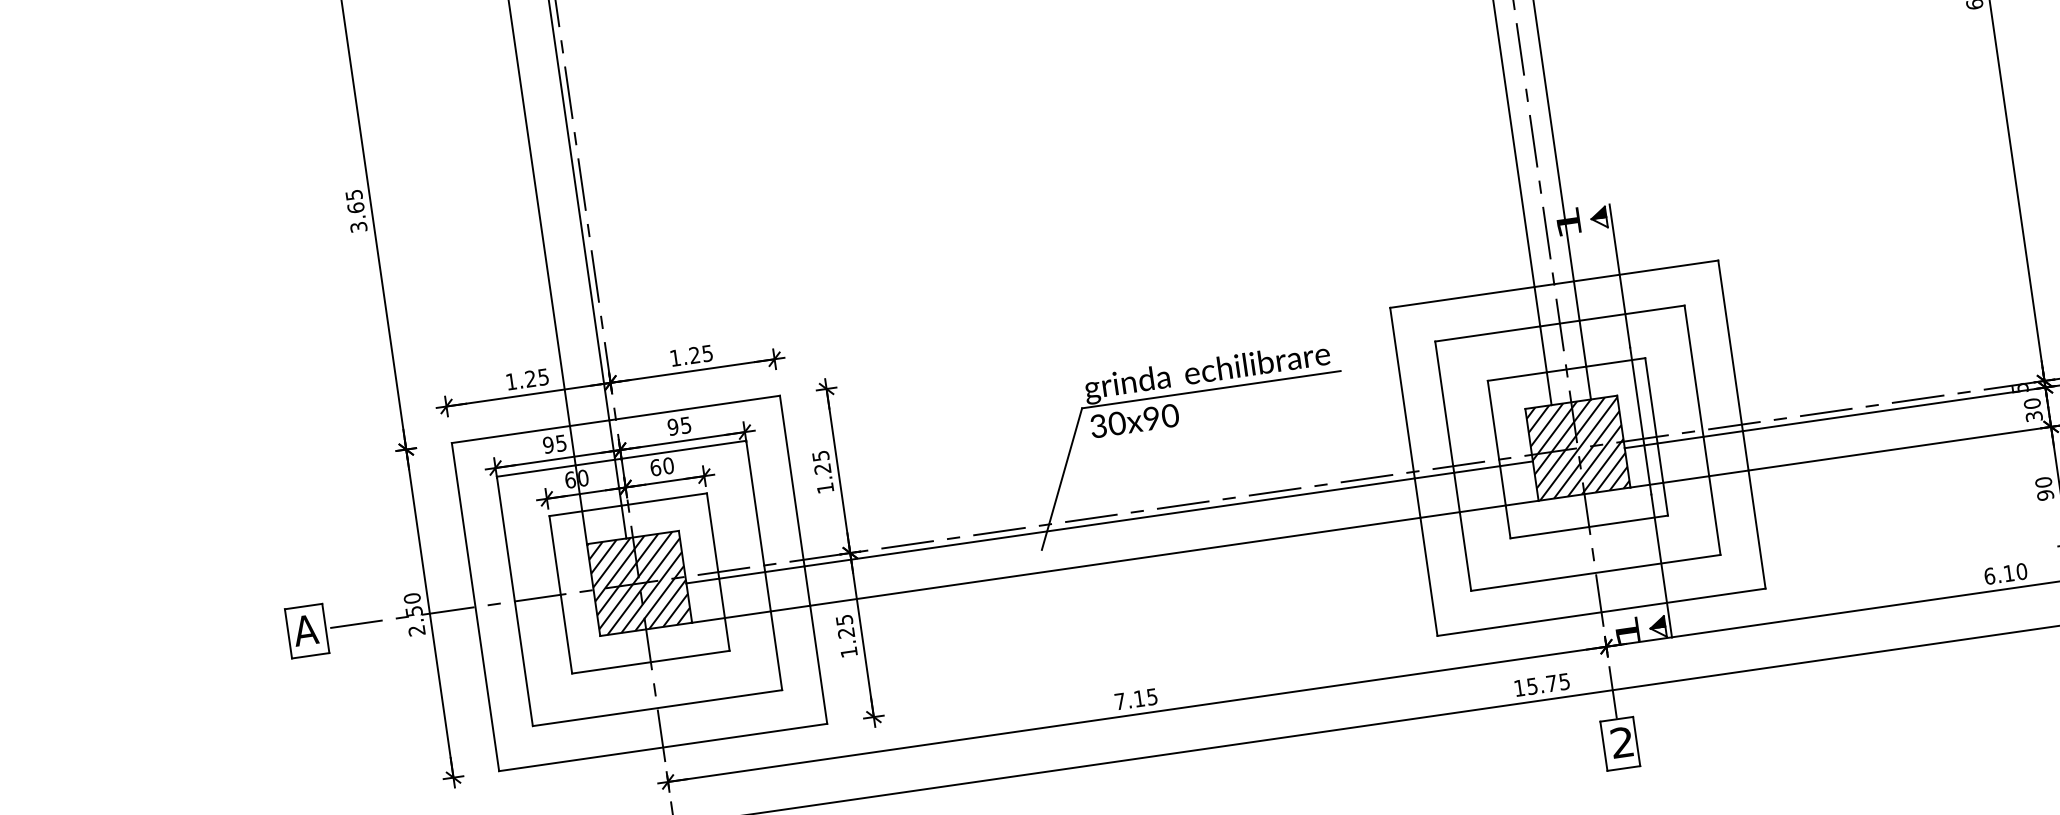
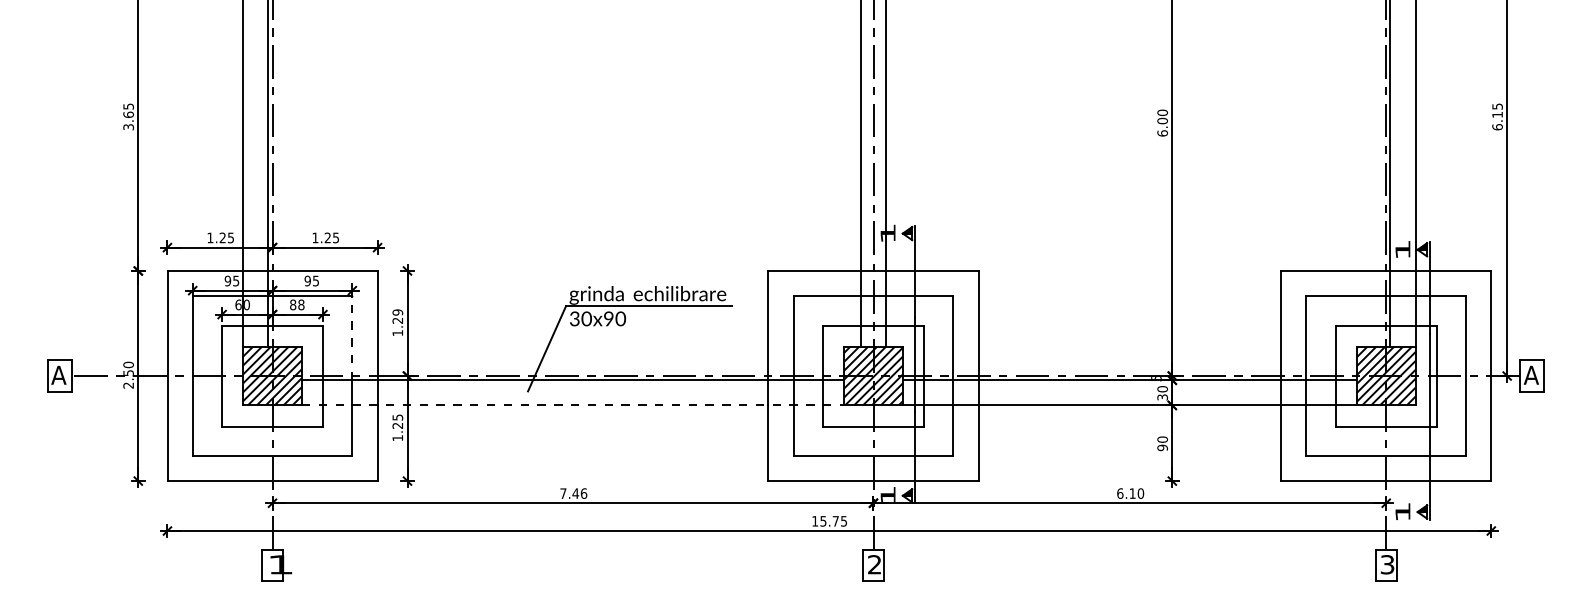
text: (820, 456) -> (397, 312), 1.25 -> 1.29
text: (662, 466) -> (297, 304), 60 -> 88
line: (755, 505) -> (352, 337), solid -> dashed
line: (1116, 561) -> (573, 405), solid -> dashed
text: (1145, 697) -> (579, 493), 7.15 -> 7.46

